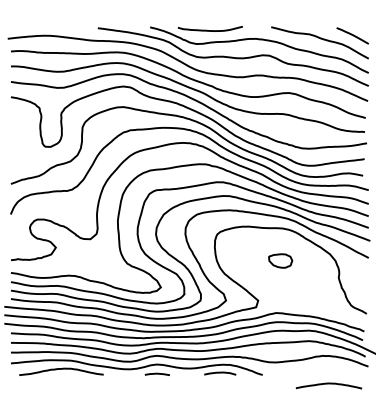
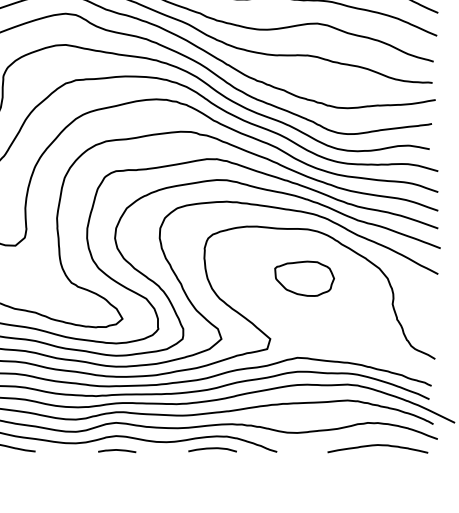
part: (280, 260) -> (304, 278), size x1.67
curve: (328, 384) -> (377, 446), moved

